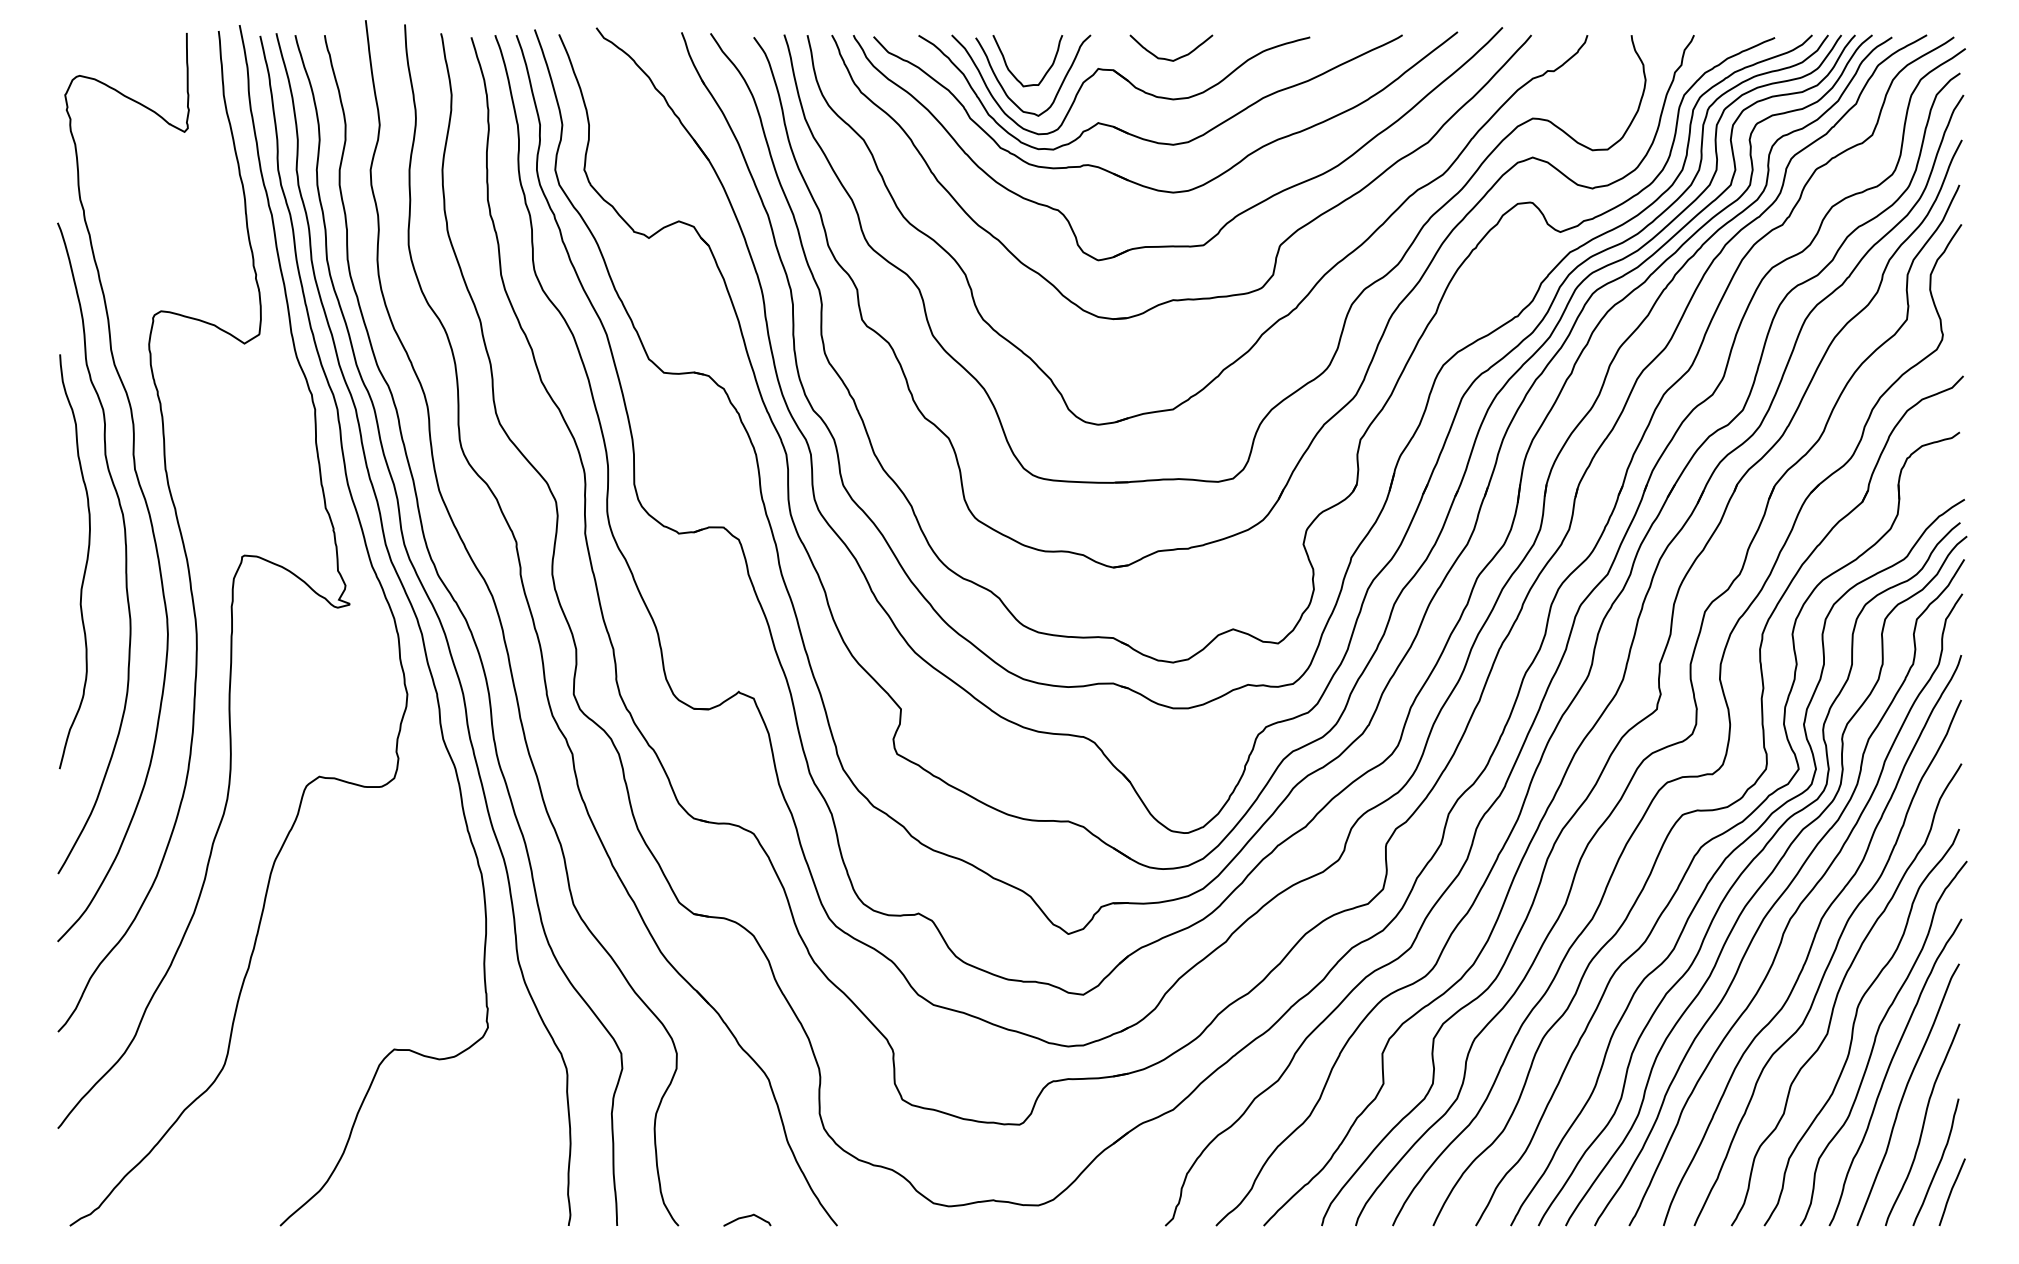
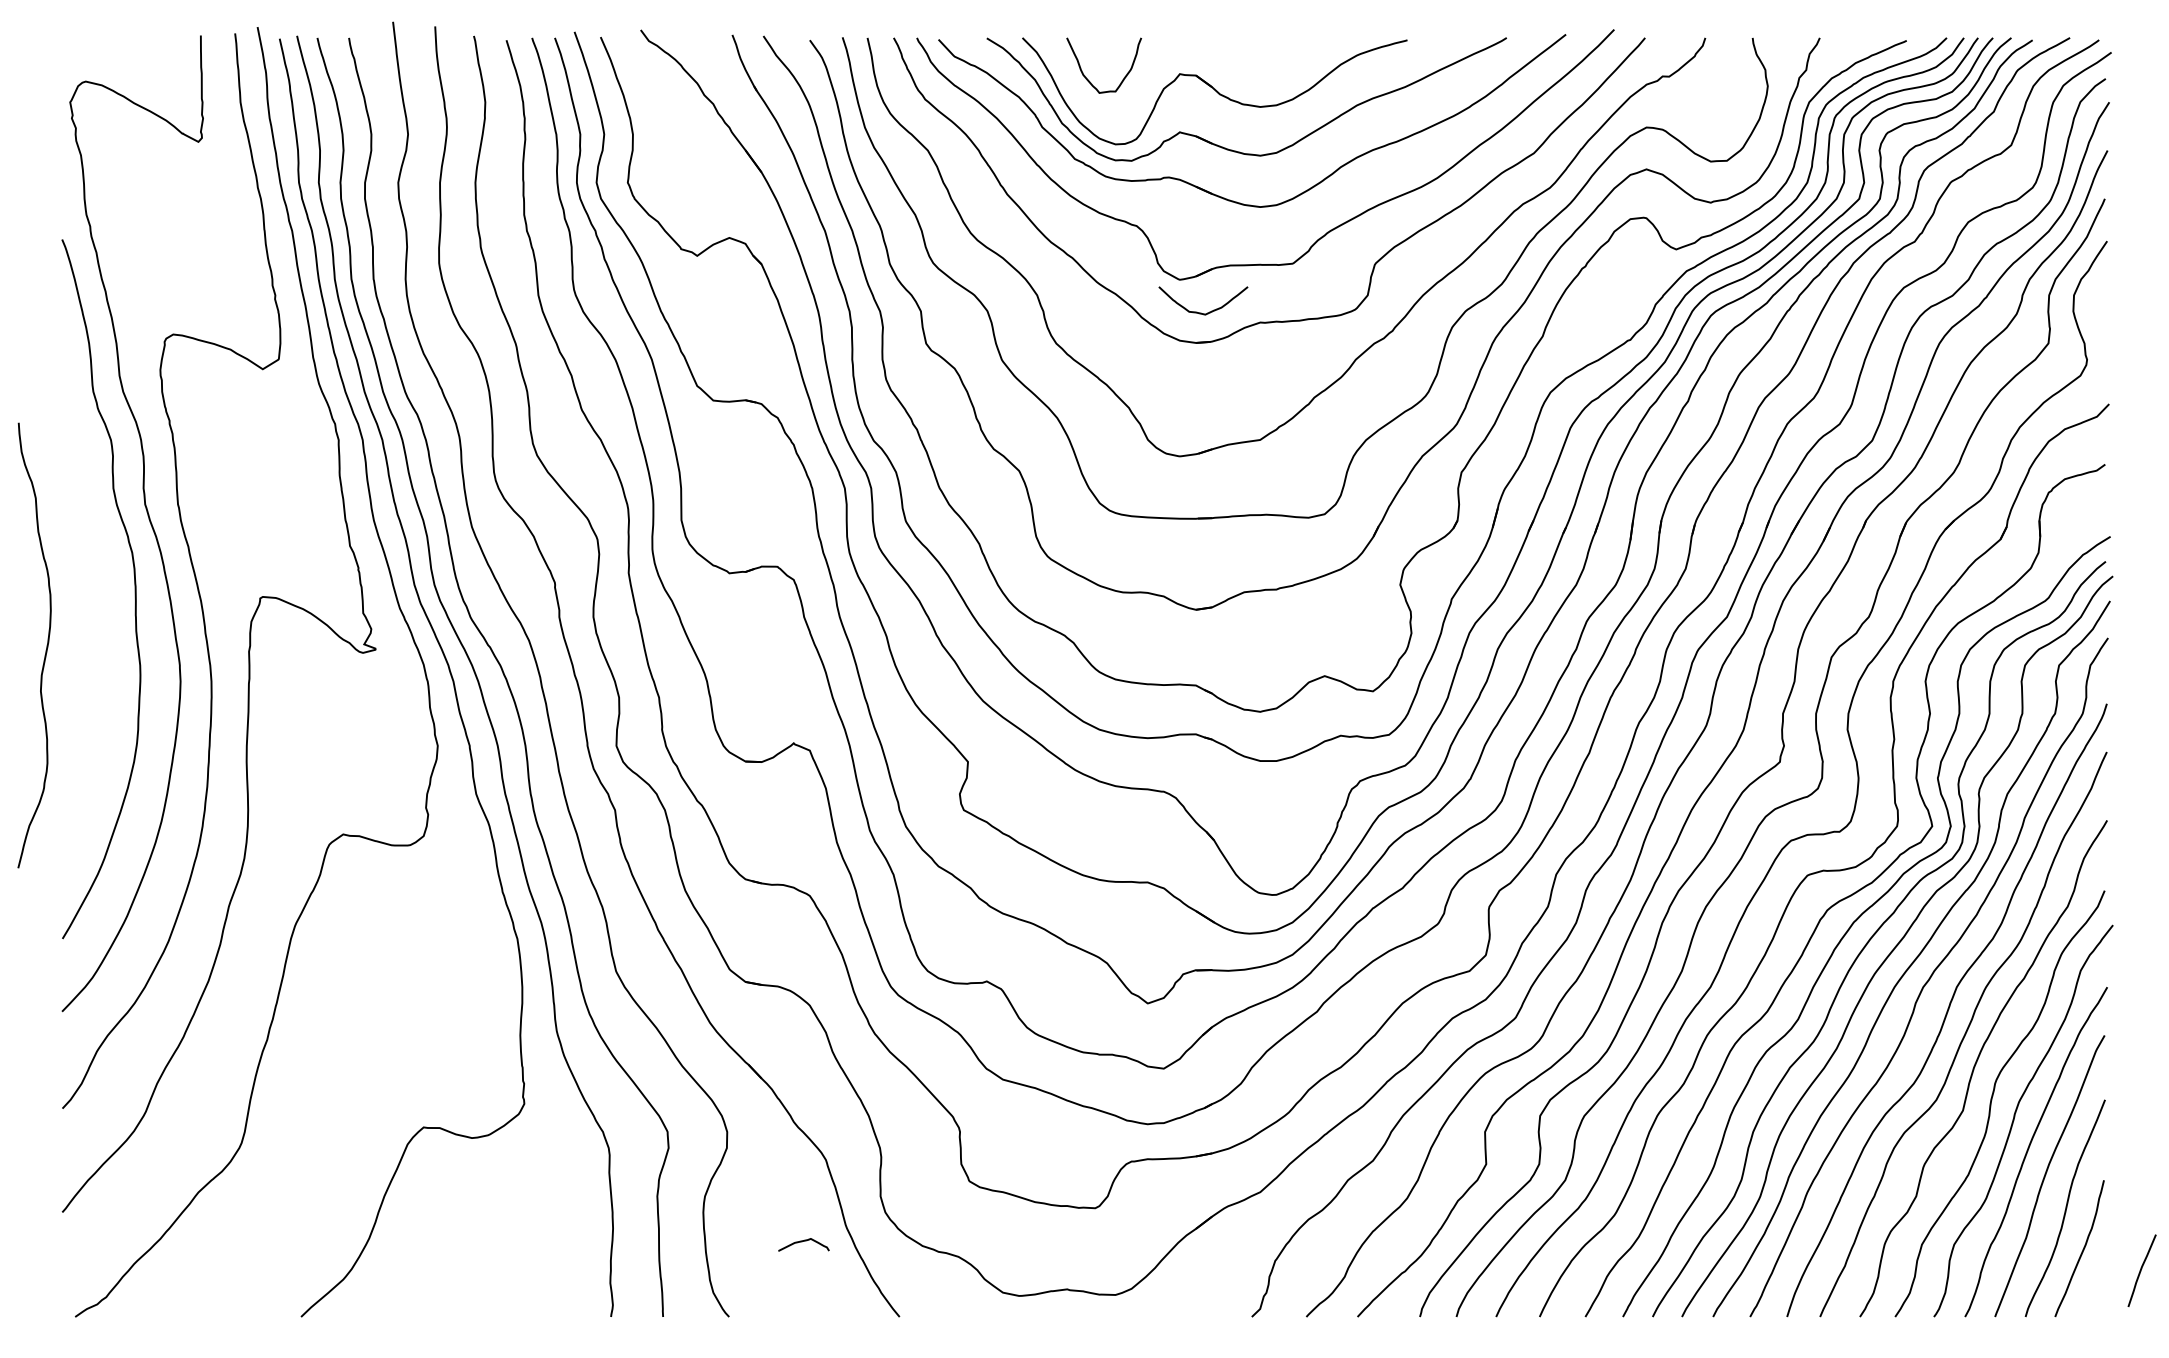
curve: (1169, 58) -> (1201, 312), moved
curve: (1058, 88) -> (1137, 95), removed
curve: (85, 561) -> (46, 645), moved
curve: (1951, 1191) -> (2141, 1270), moved
curve: (746, 1218) -> (802, 1242), moved

